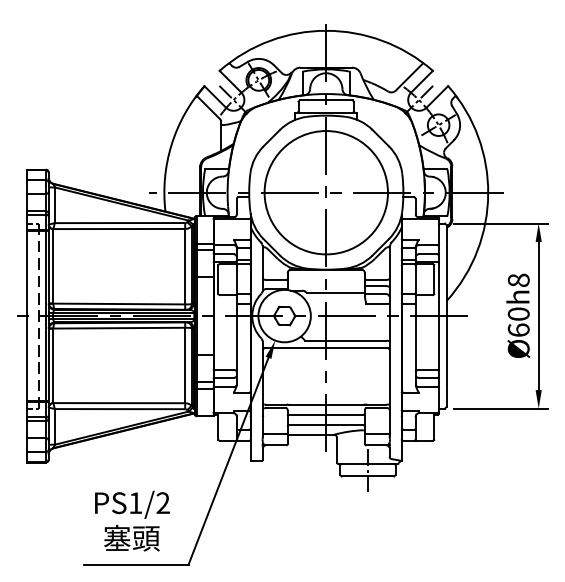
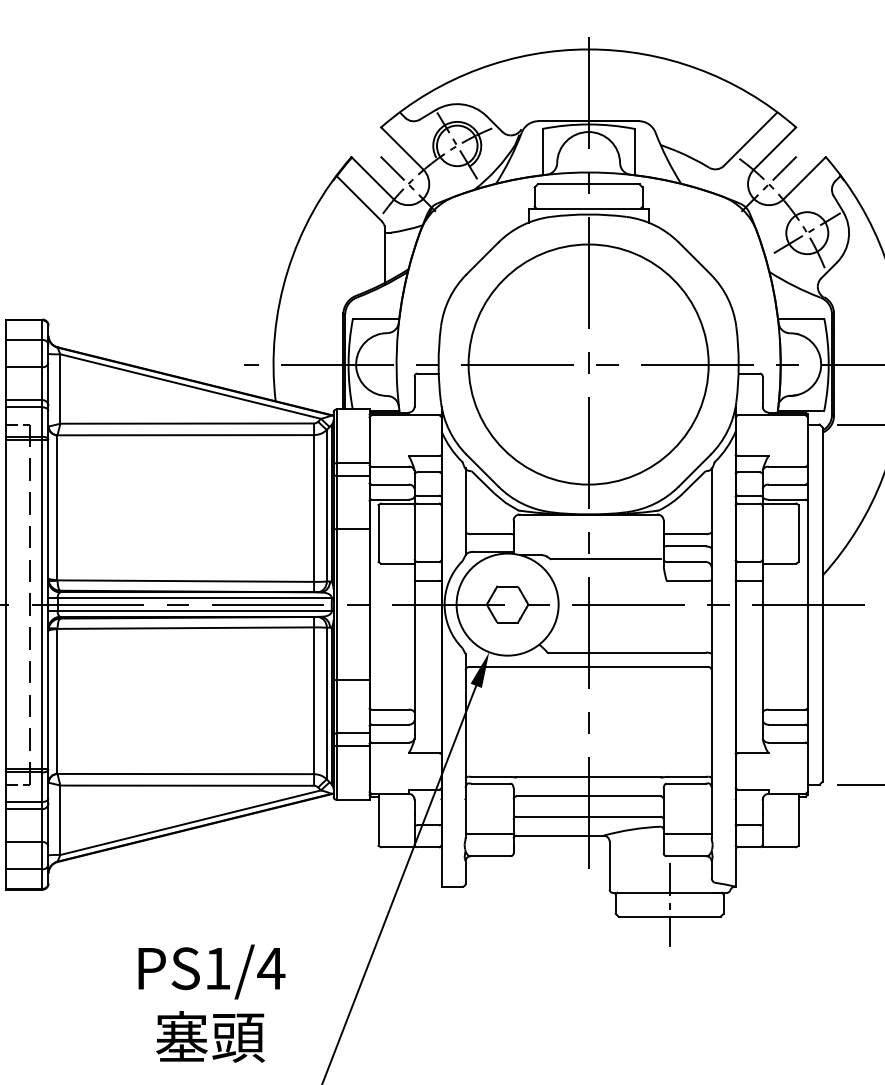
text: (162, 502) -> (269, 967), PS1/2 -> PS1/4

